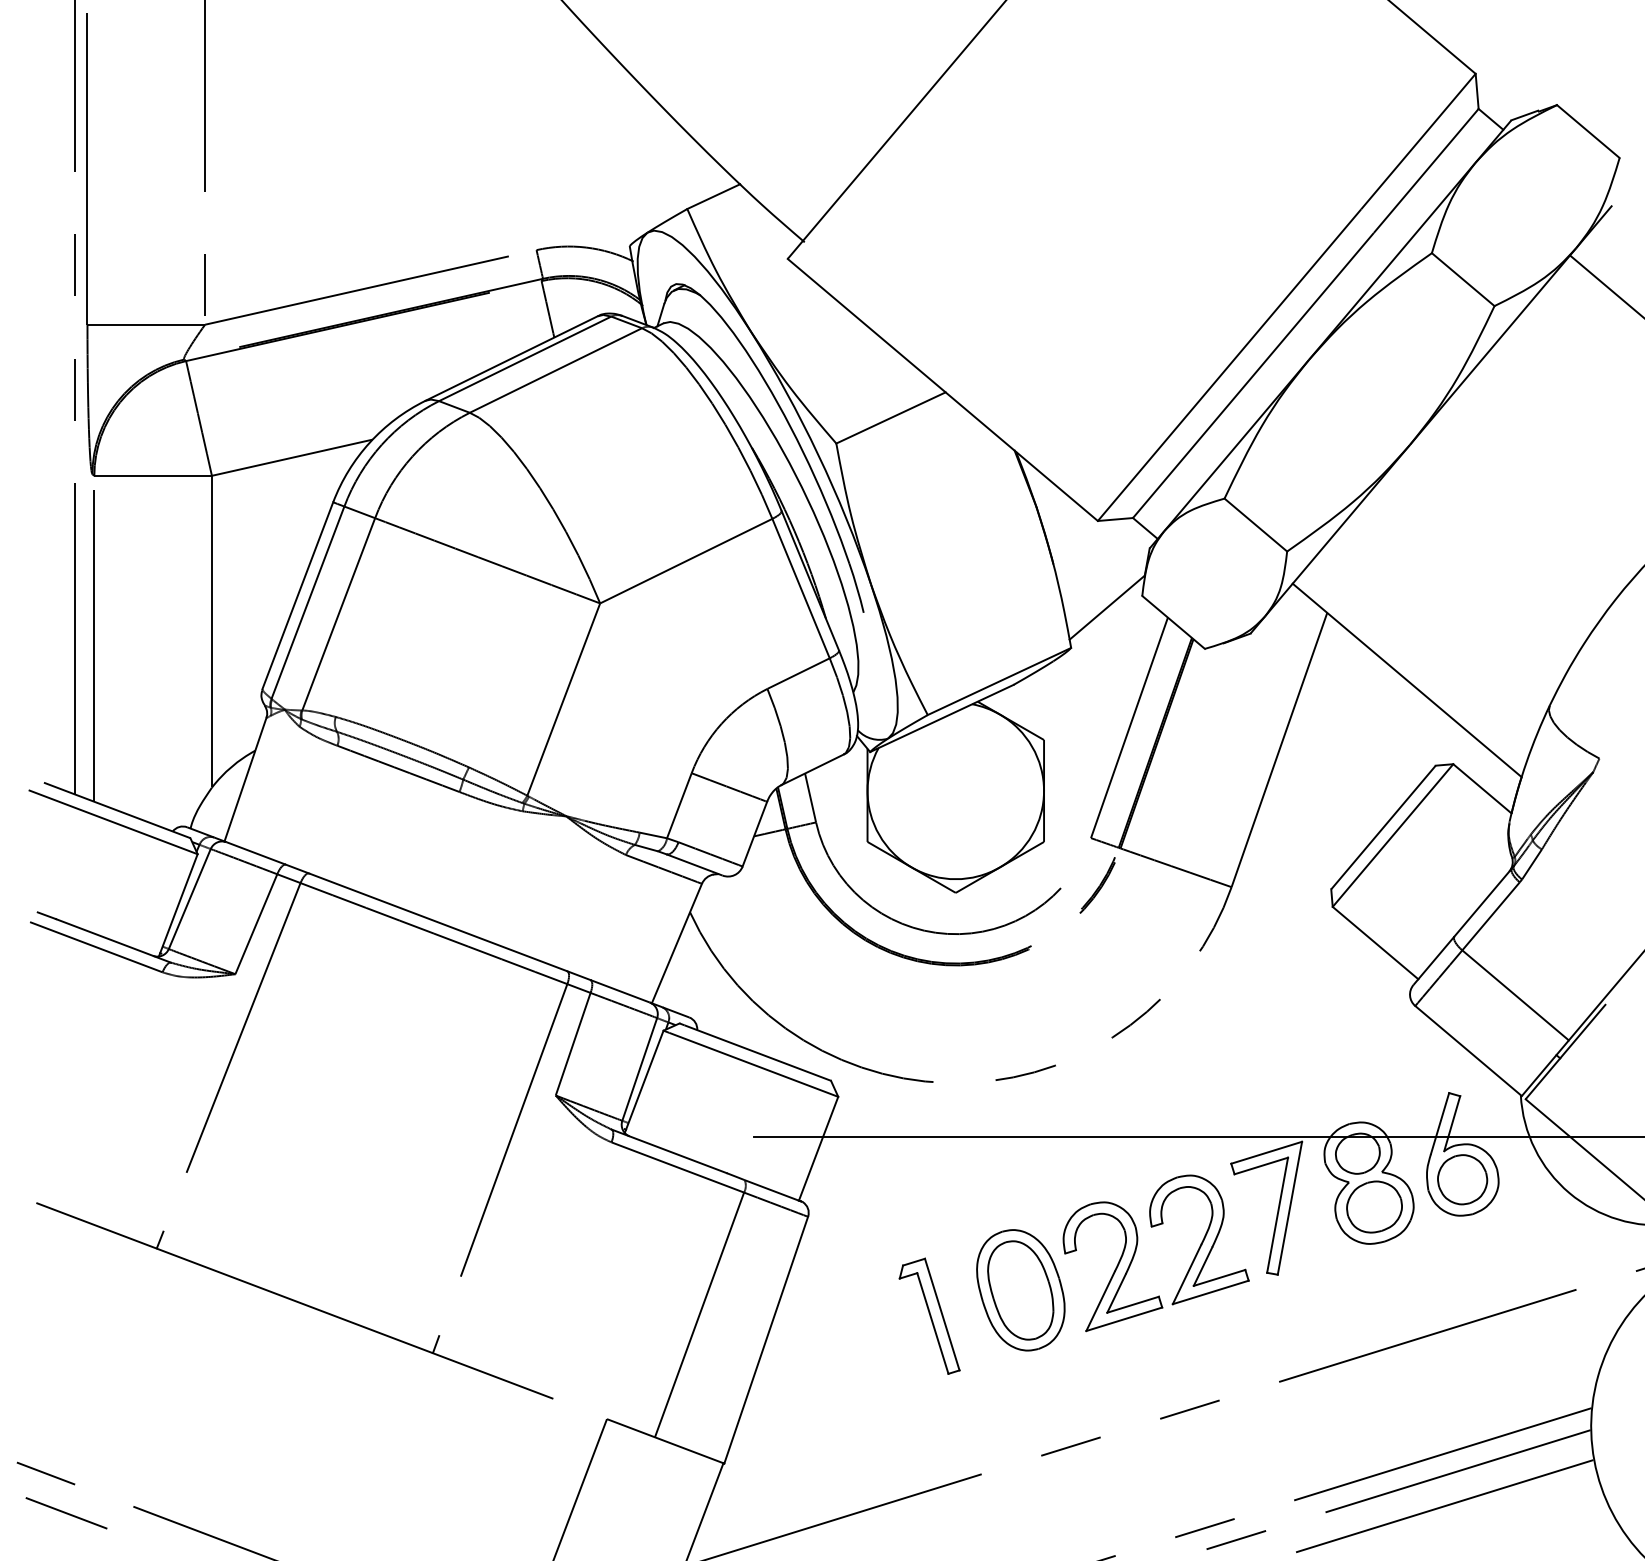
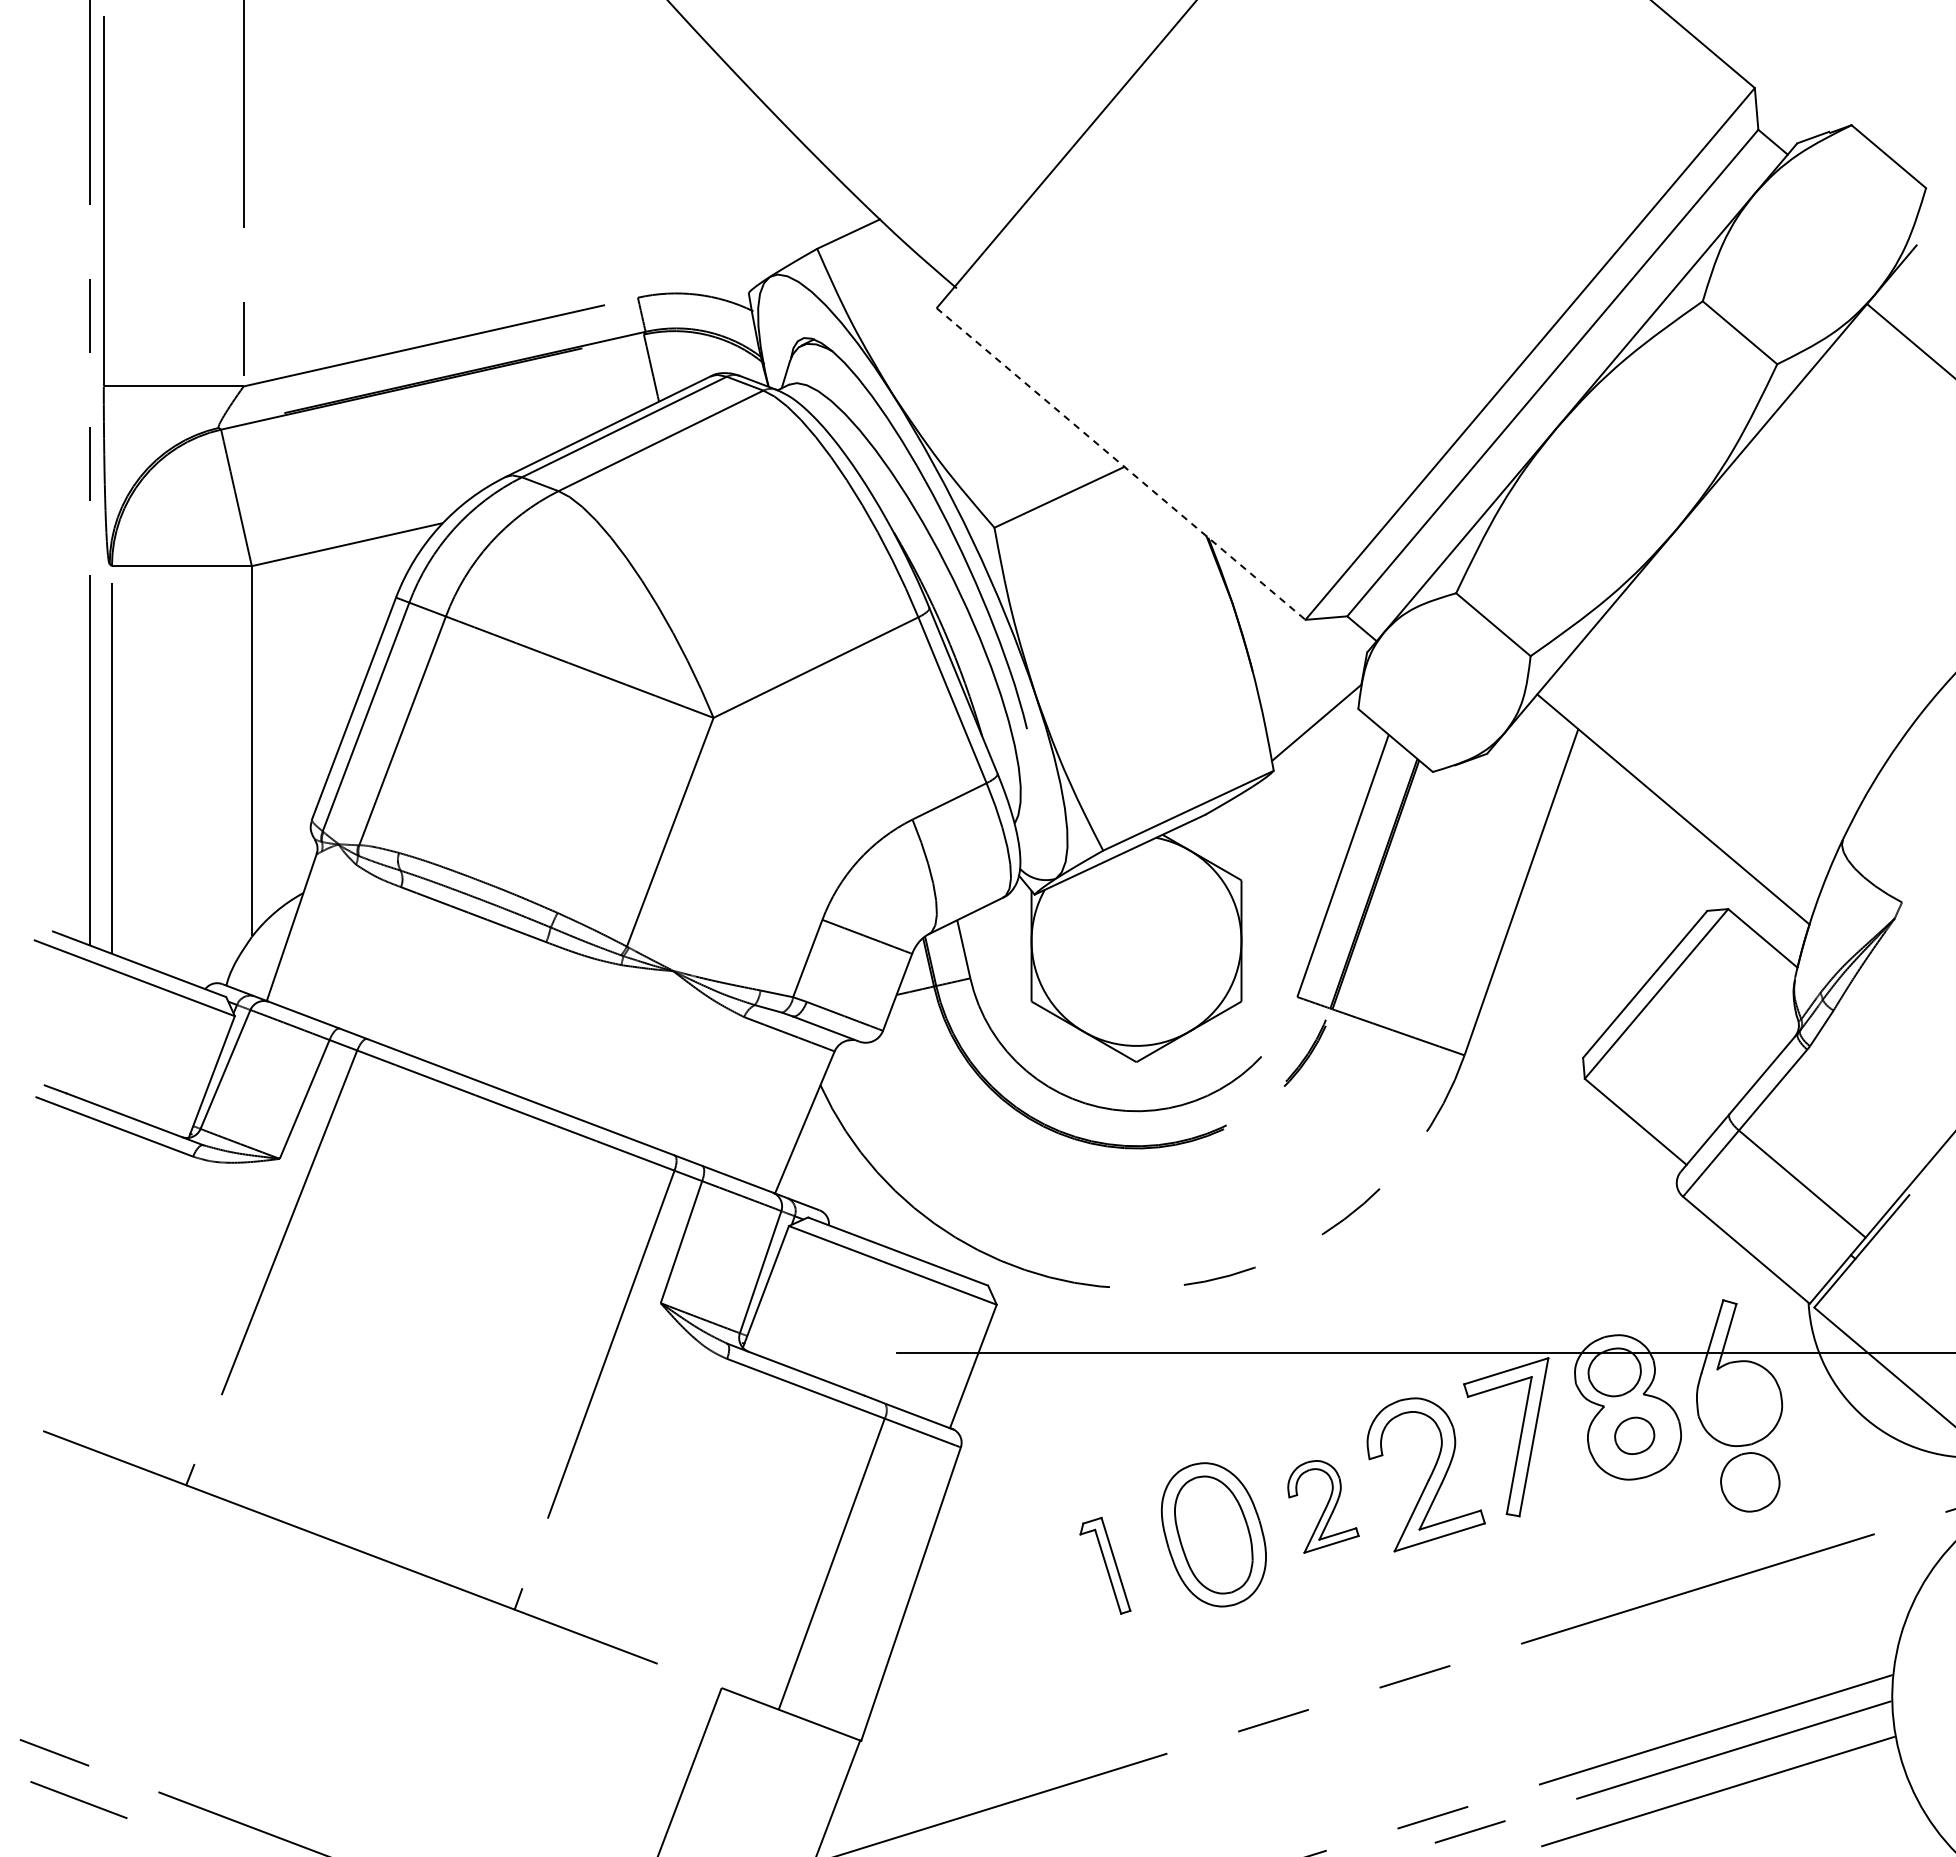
line: (943, 390) -> (1121, 464), solid -> dashed
part: (1462, 1179) -> (1750, 1482), moved
part: (1374, 1206) -> (1634, 1435), size x0.6
part: (1112, 1266) -> (1323, 1506), size x0.6
part: (929, 1316) -> (1105, 1565), size x0.7

